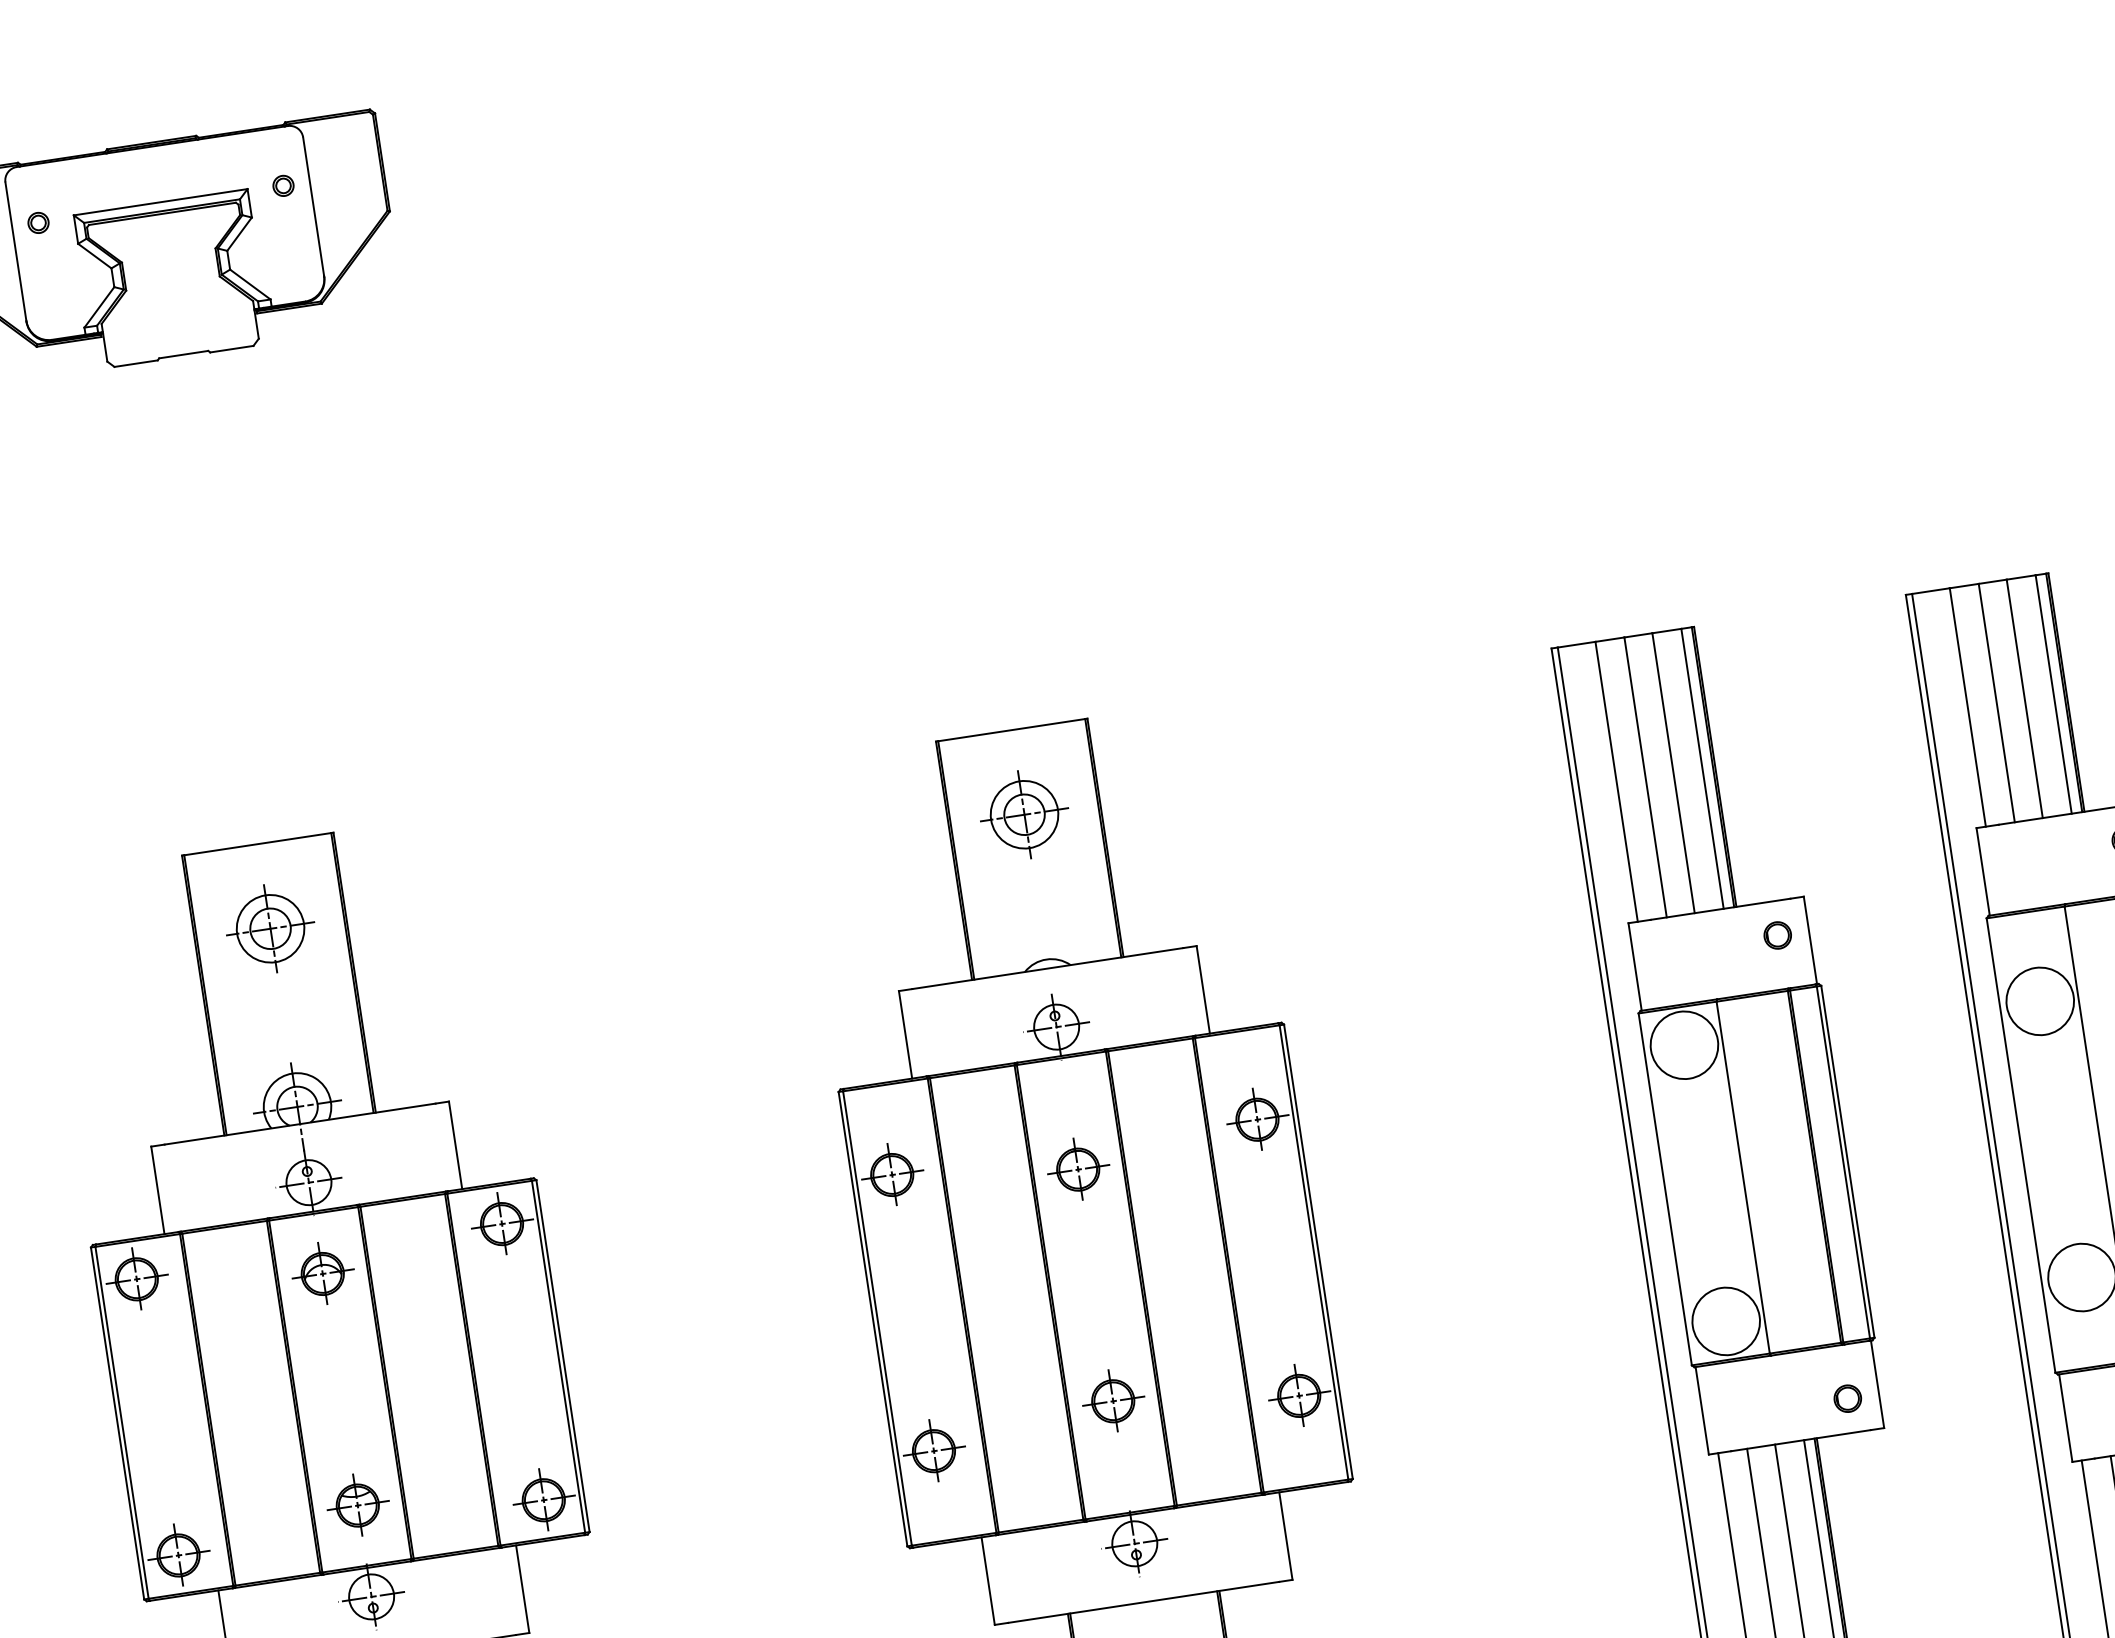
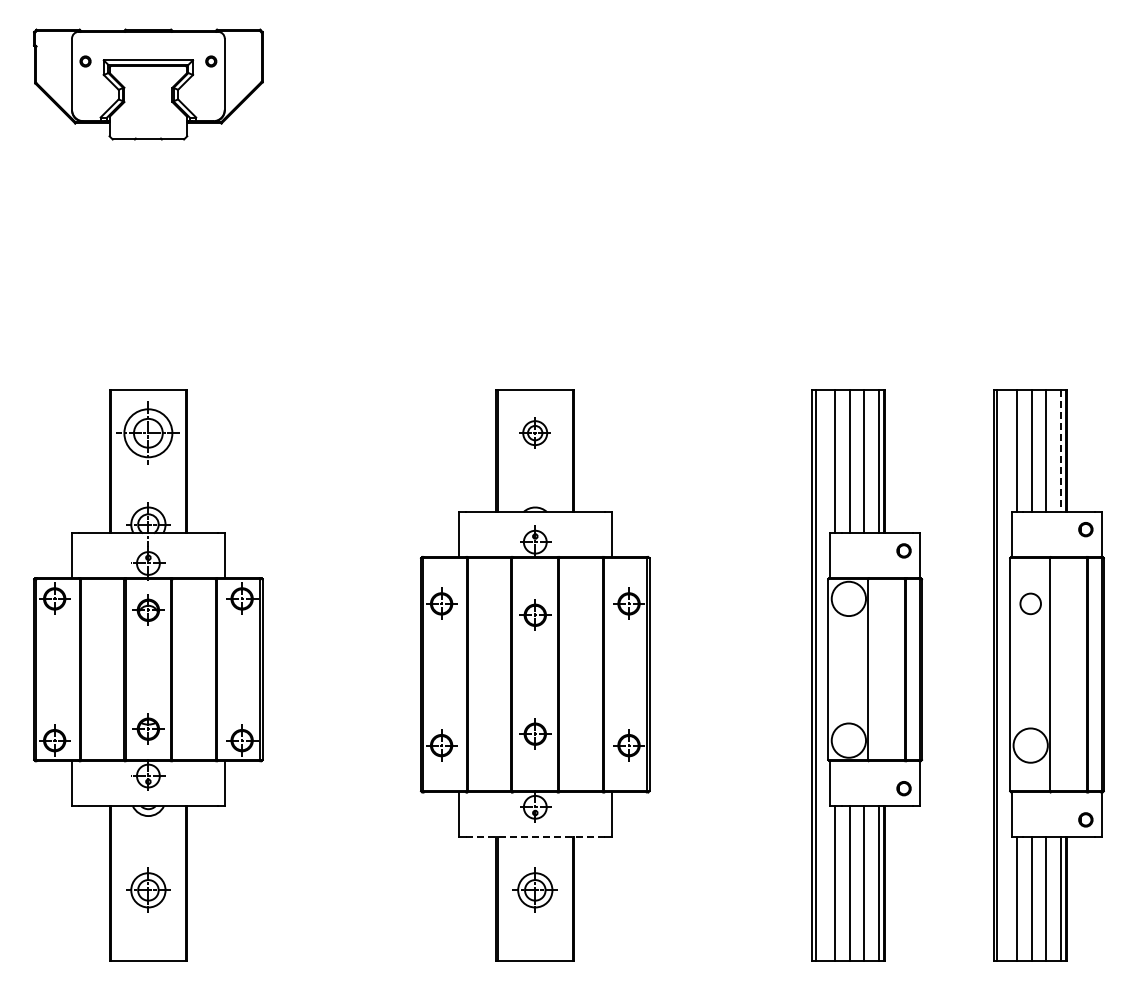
line: (2053, 695) -> (1060, 451), solid -> dashed
part: (1022, 813) -> (534, 432), size x0.7
part: (270, 927) -> (148, 432), size x1.4
circle: (2039, 1000) -> (1030, 603), size x0.6
line: (1144, 1602) -> (535, 837), solid -> dashed

